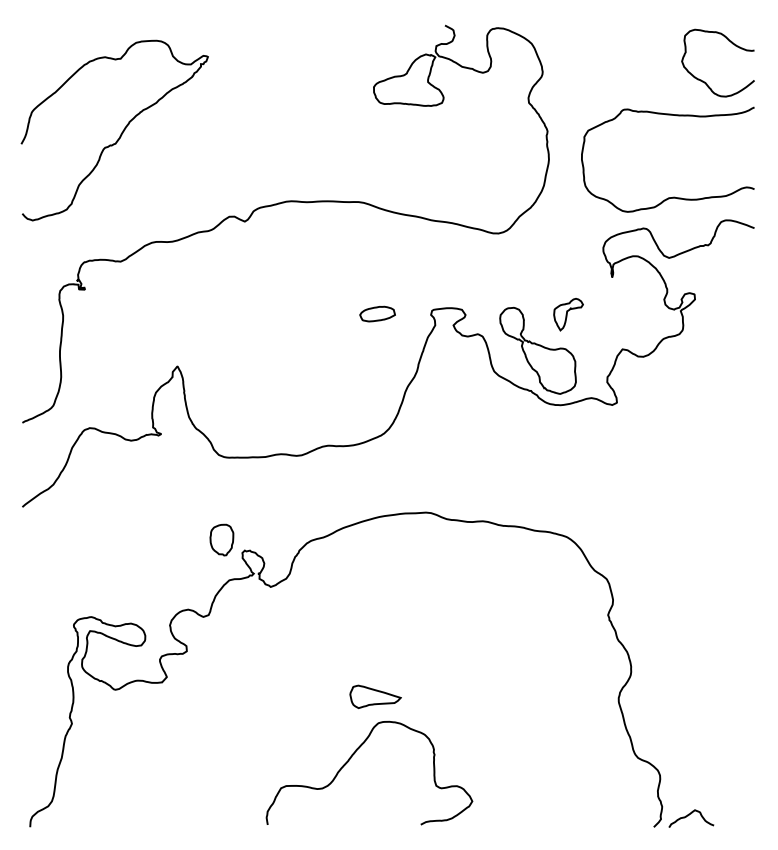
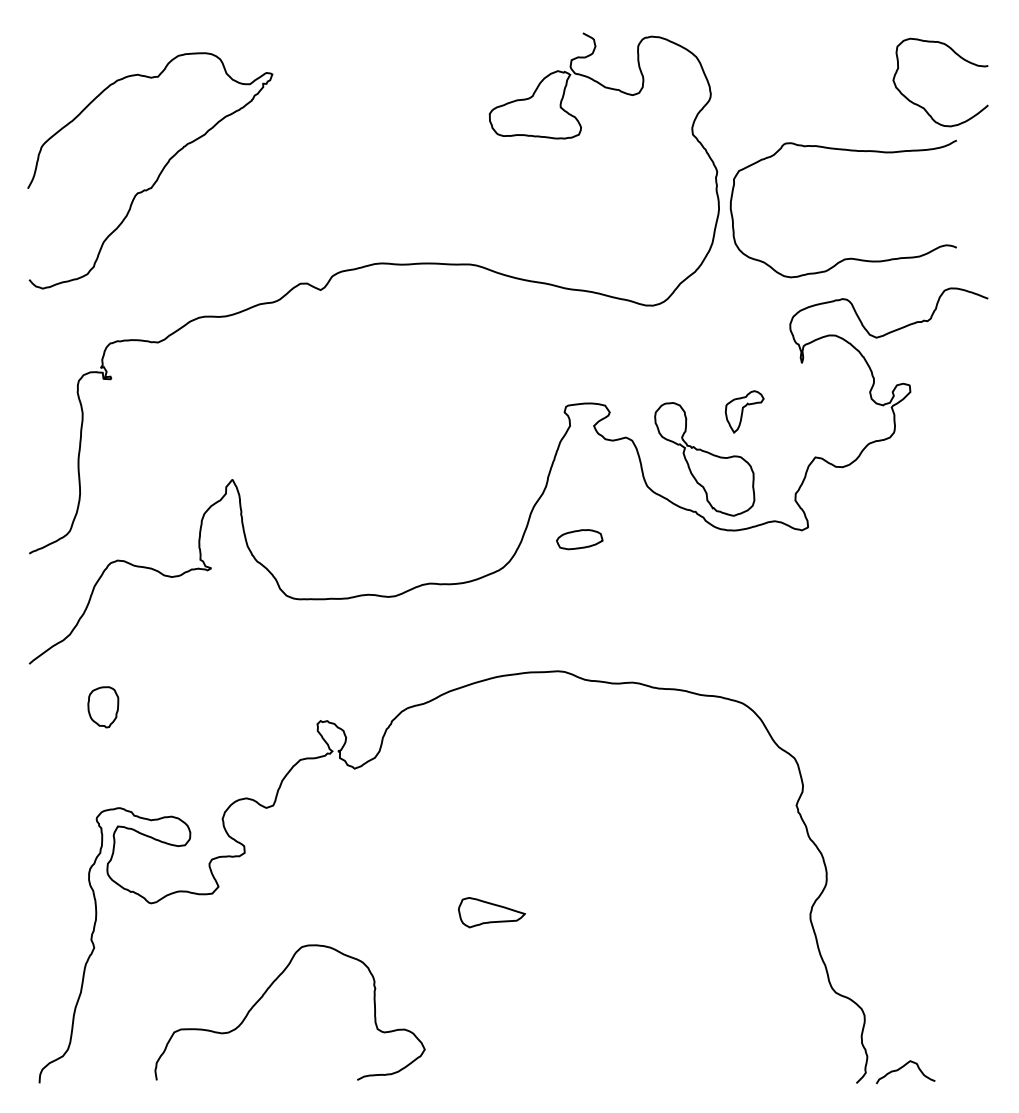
curve: (673, 196) -> (850, 257), moved
part: (377, 313) -> (579, 538), moved
part: (221, 539) -> (102, 706), moved
curve: (351, 758) -> (266, 993), moved

